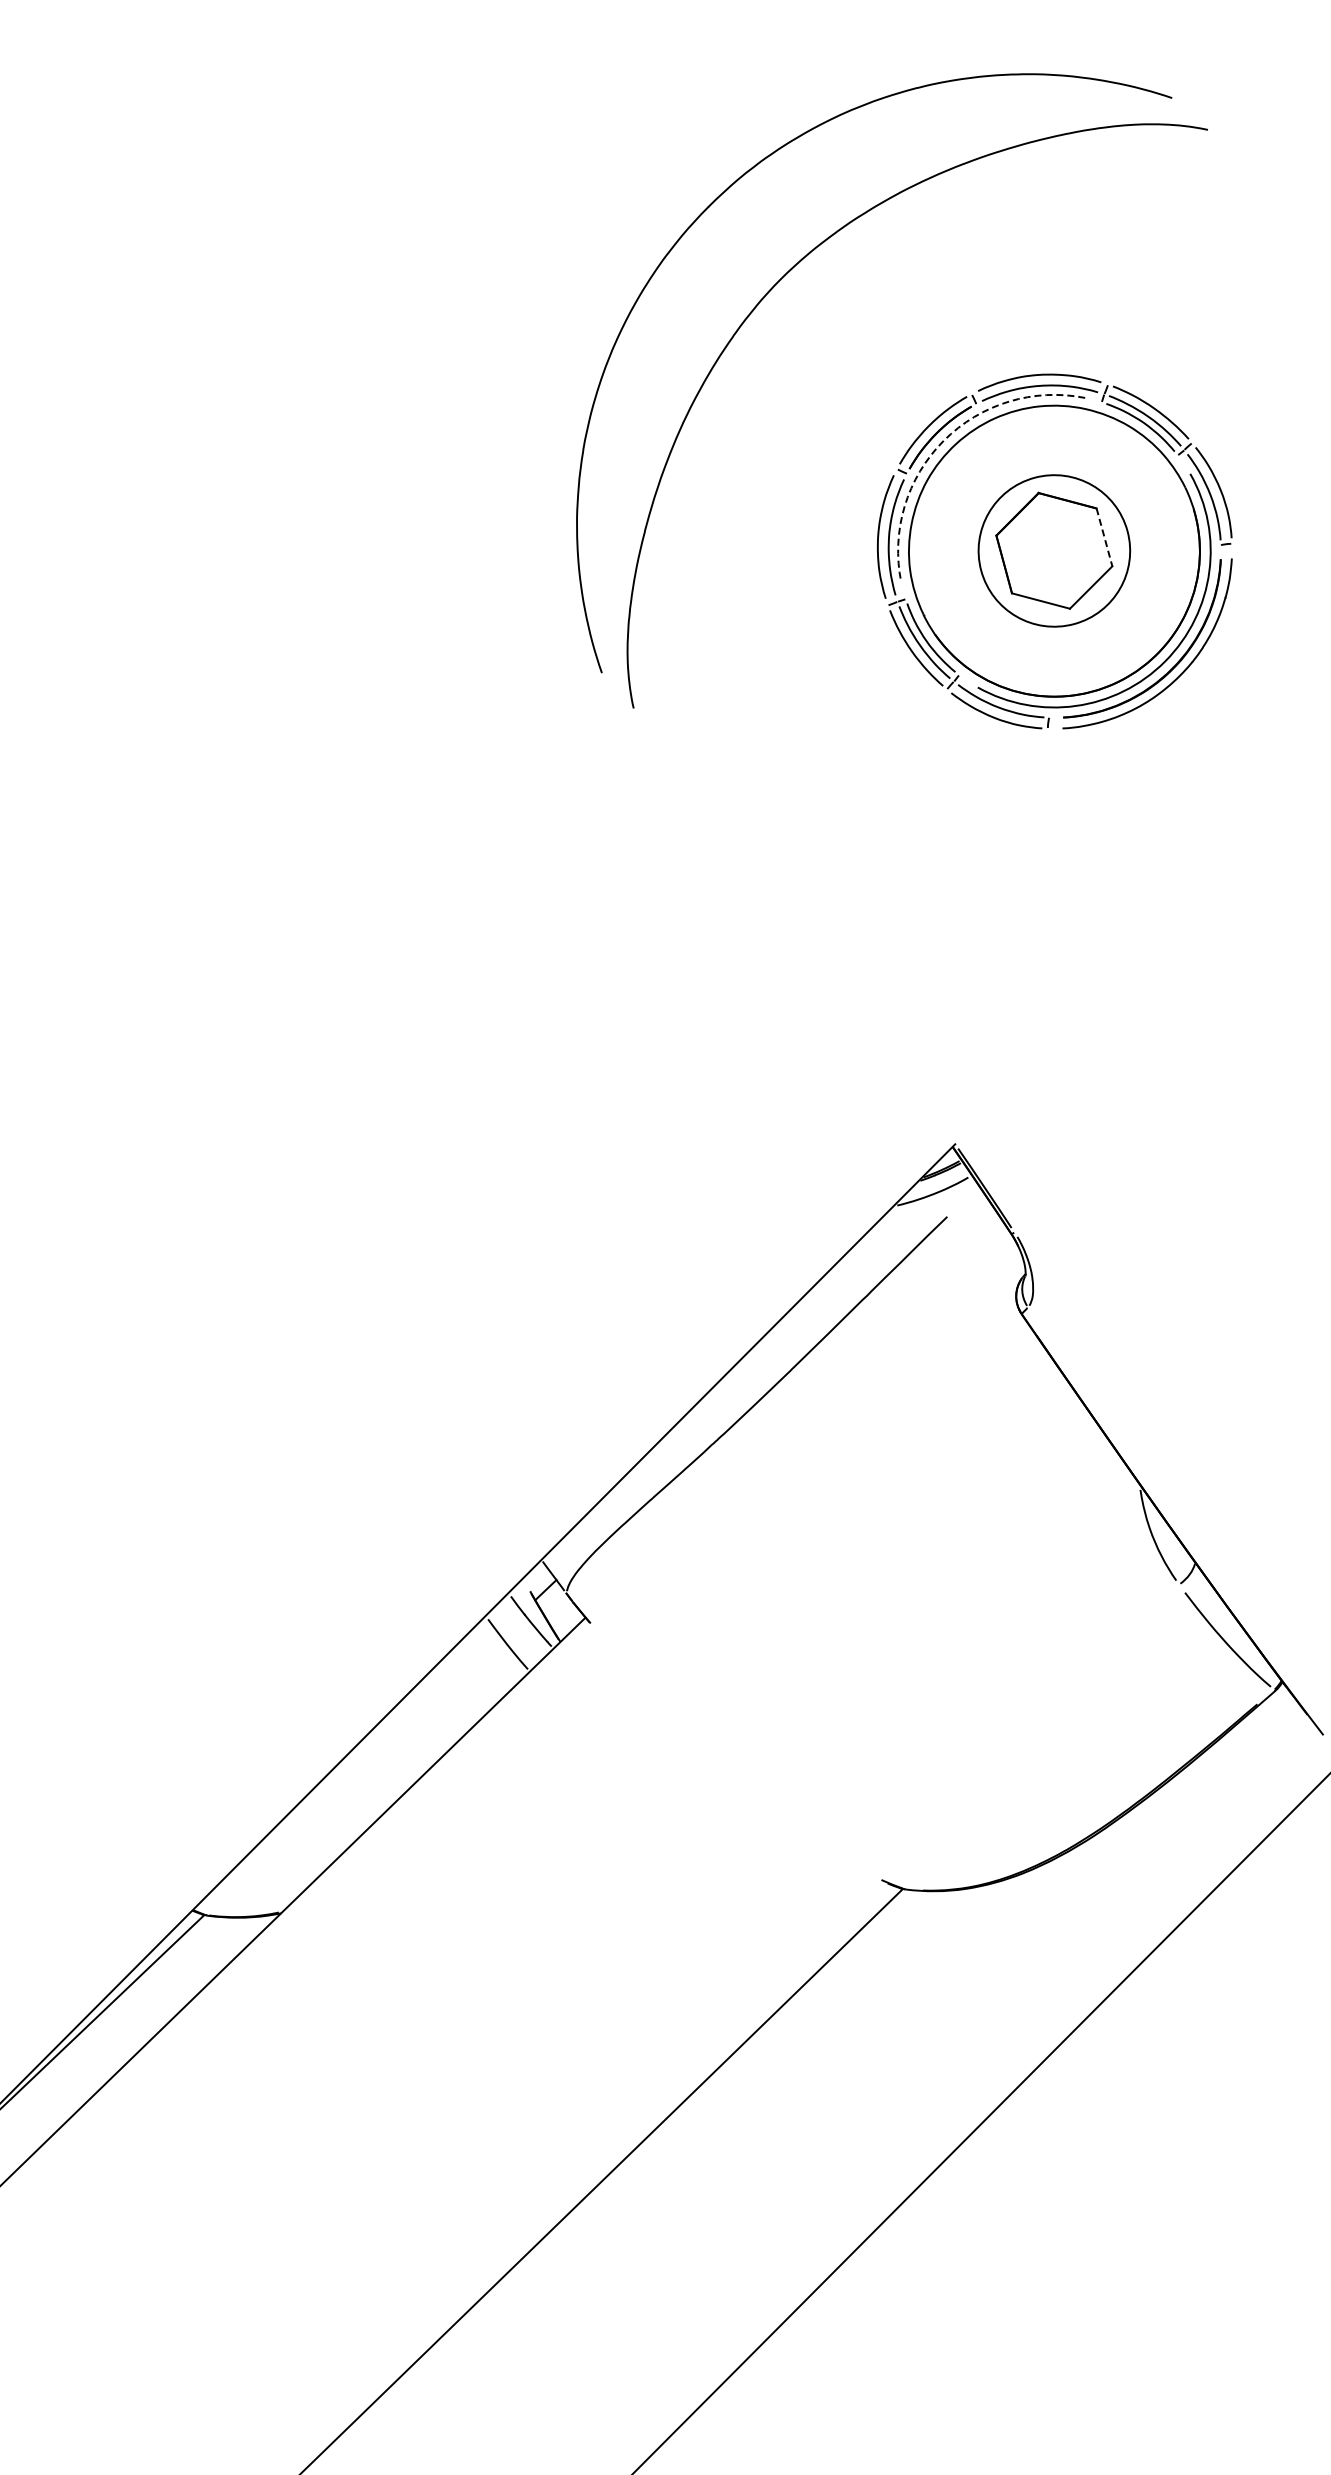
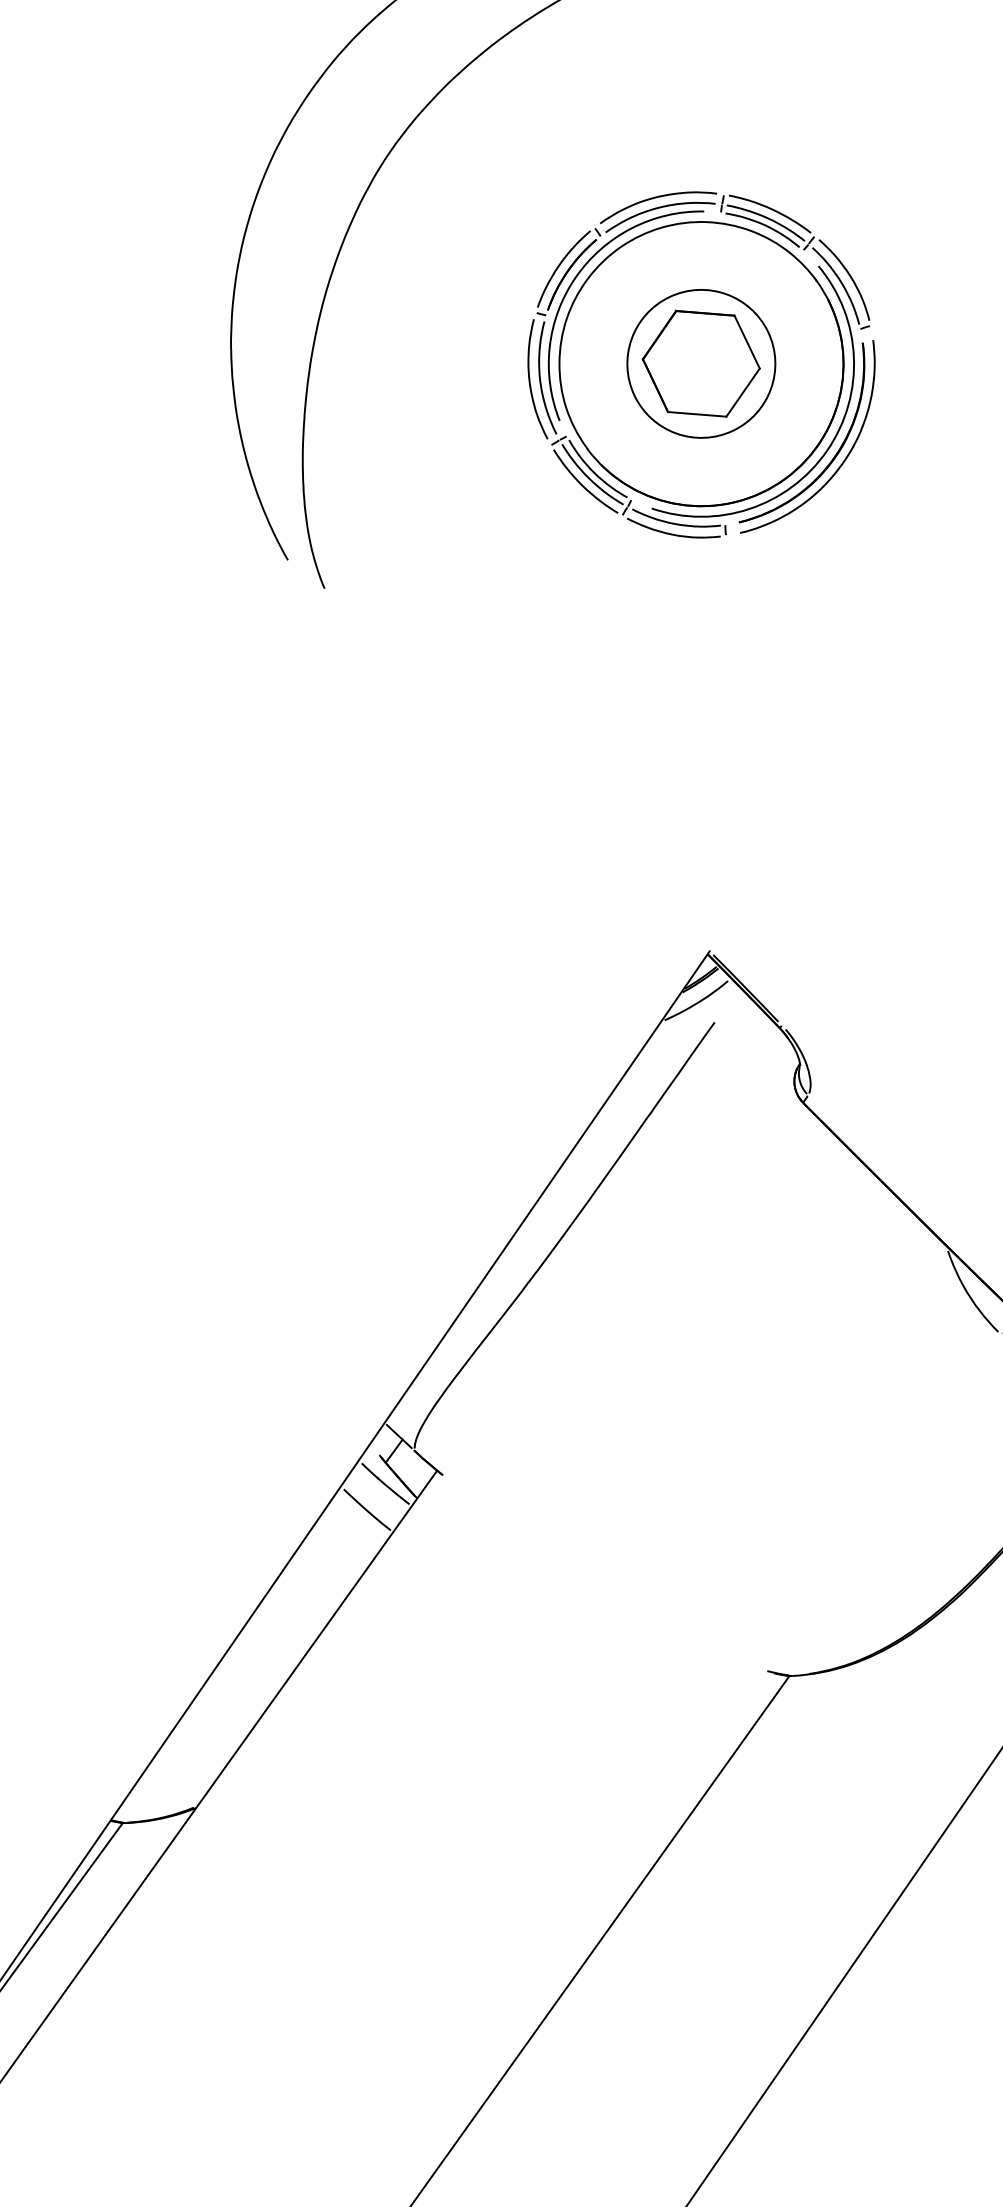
arc: (943, 440) -> (575, 277), dashed -> solid
line: (1104, 537) -> (747, 342), dashed -> solid

